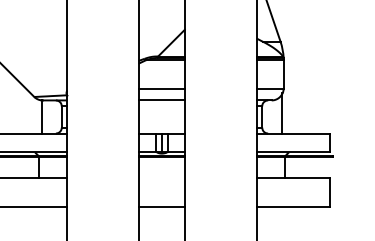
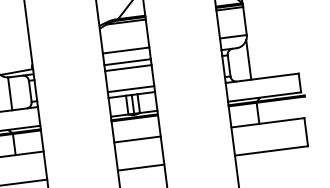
line: (161, 106) -> (127, 68), added
line: (161, 127) -> (130, 89), added
line: (161, 178) -> (137, 139), added

